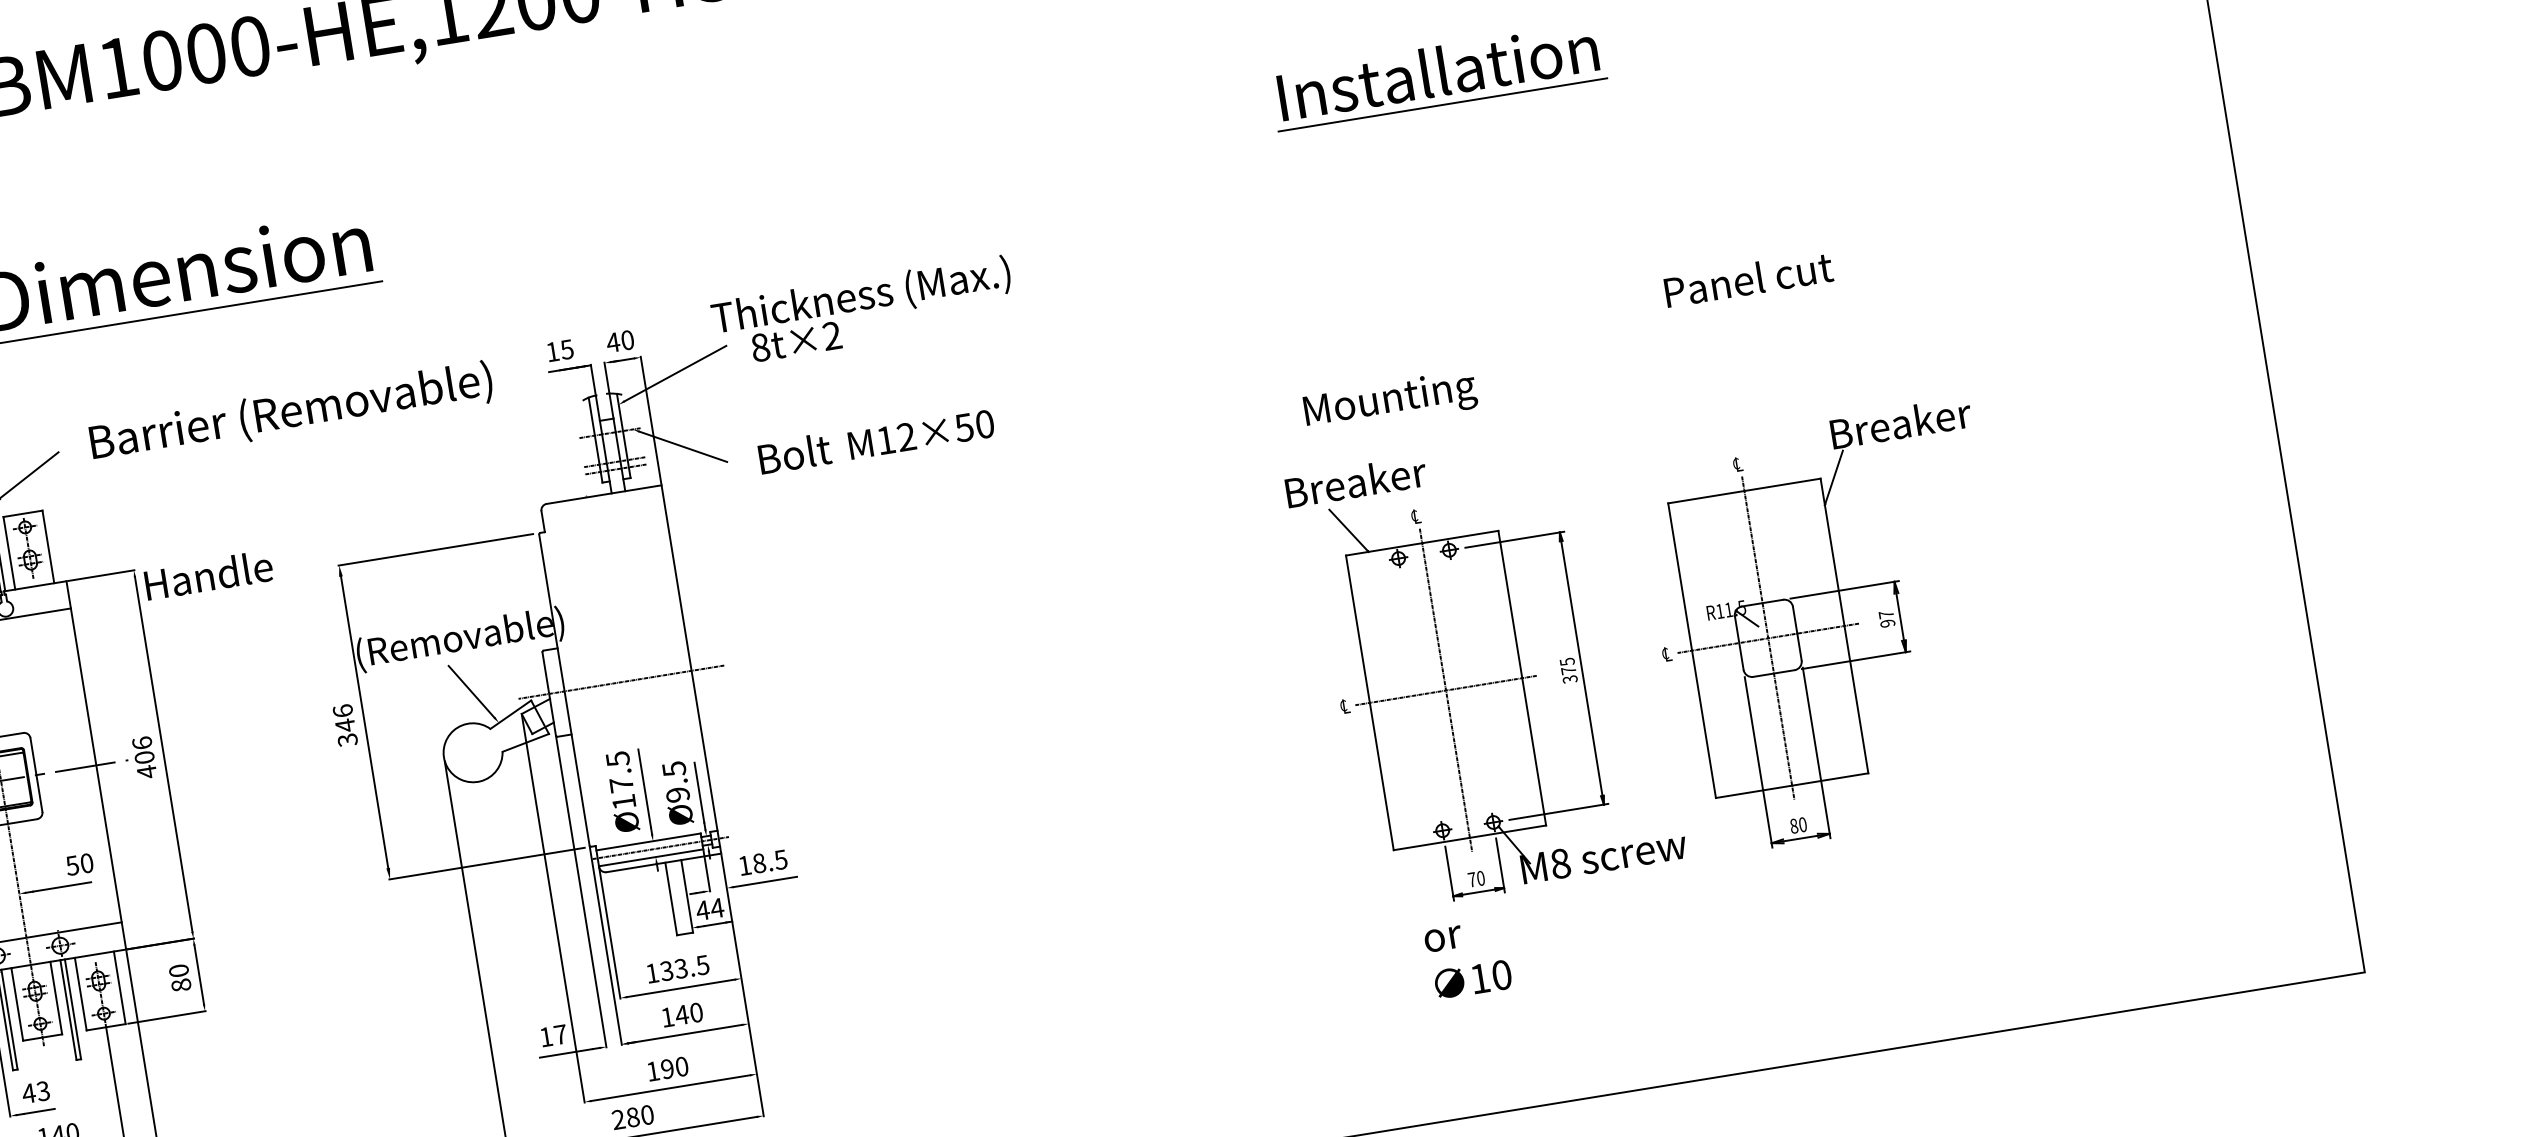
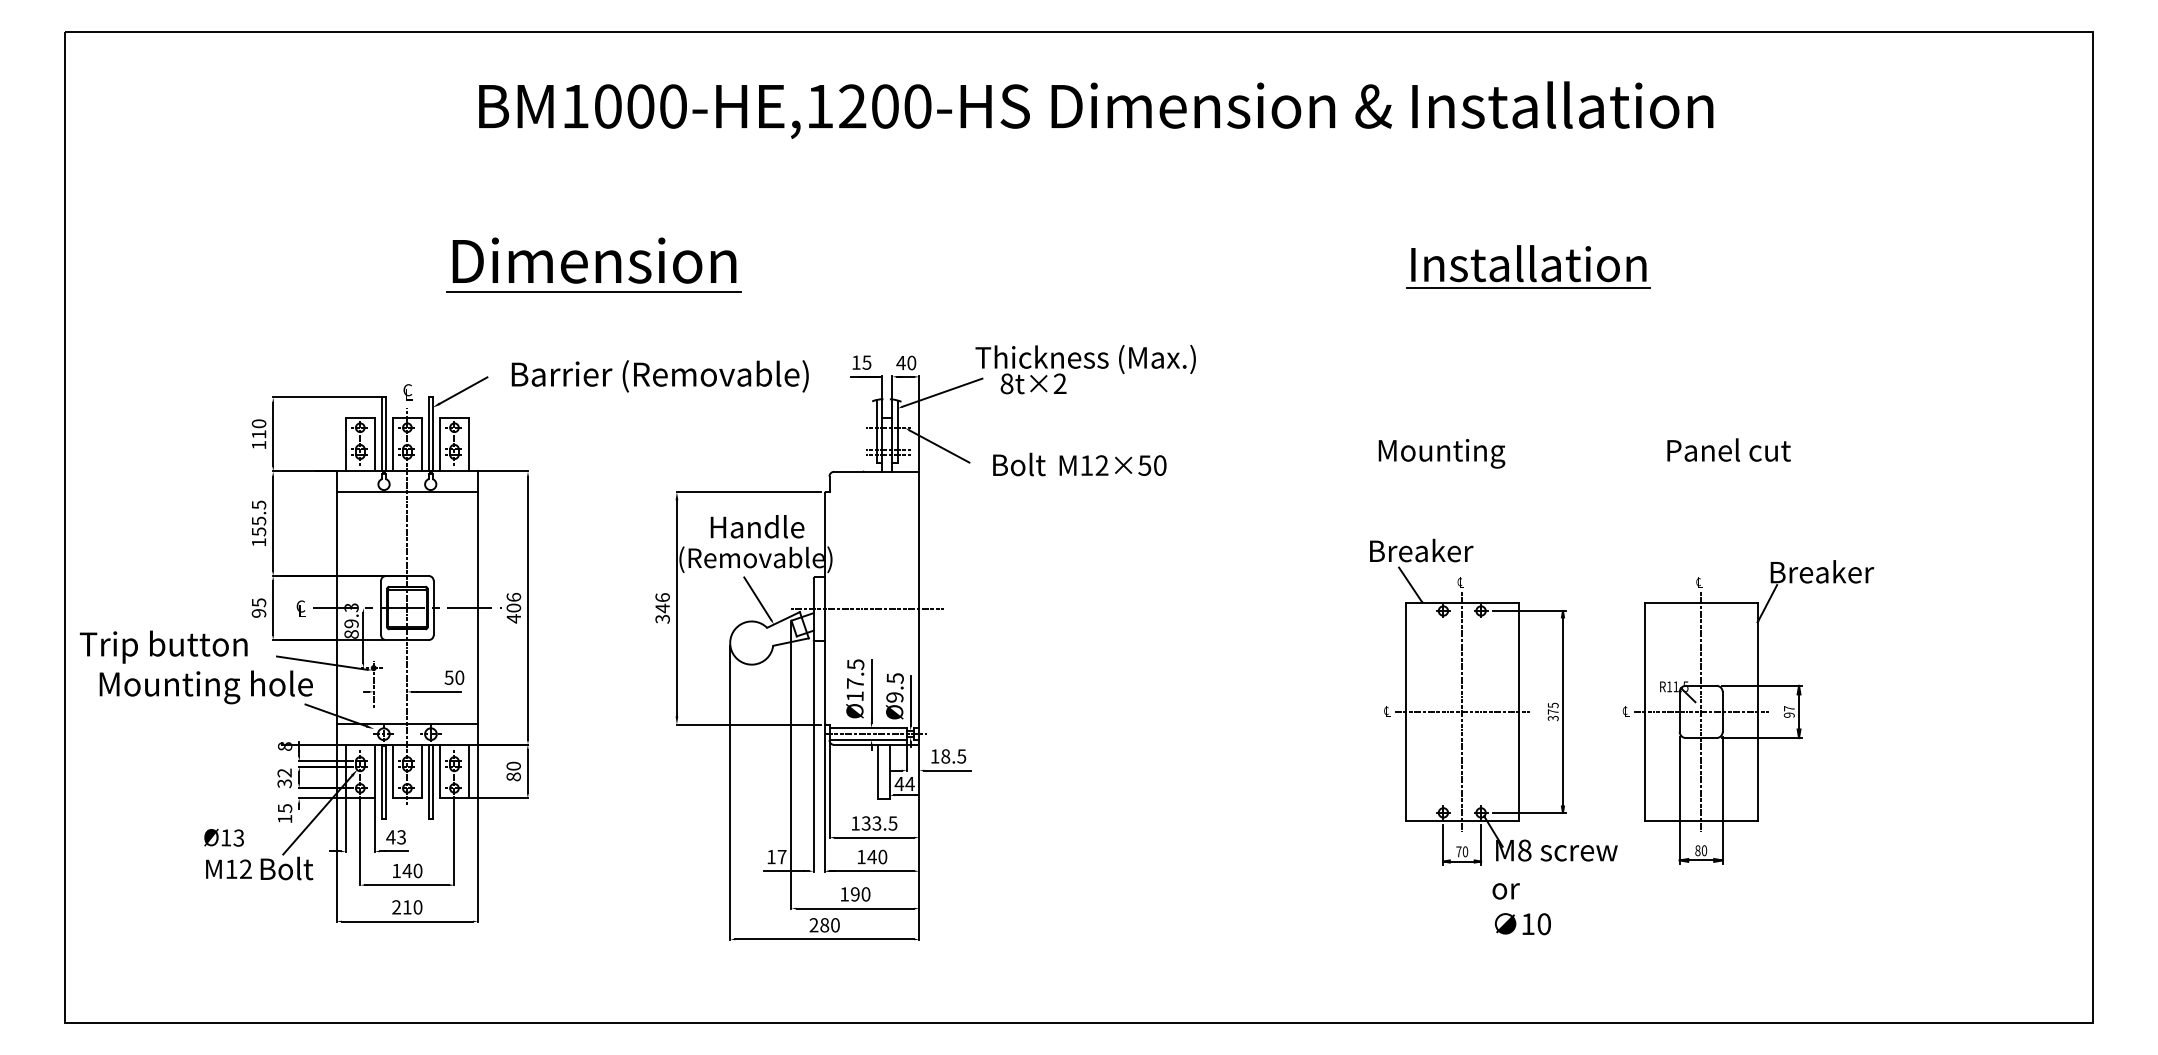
text: (1389, 401) -> (1441, 453), moved
text: (208, 574) -> (757, 526), moved
text: (1467, 960) -> (1521, 909), moved

